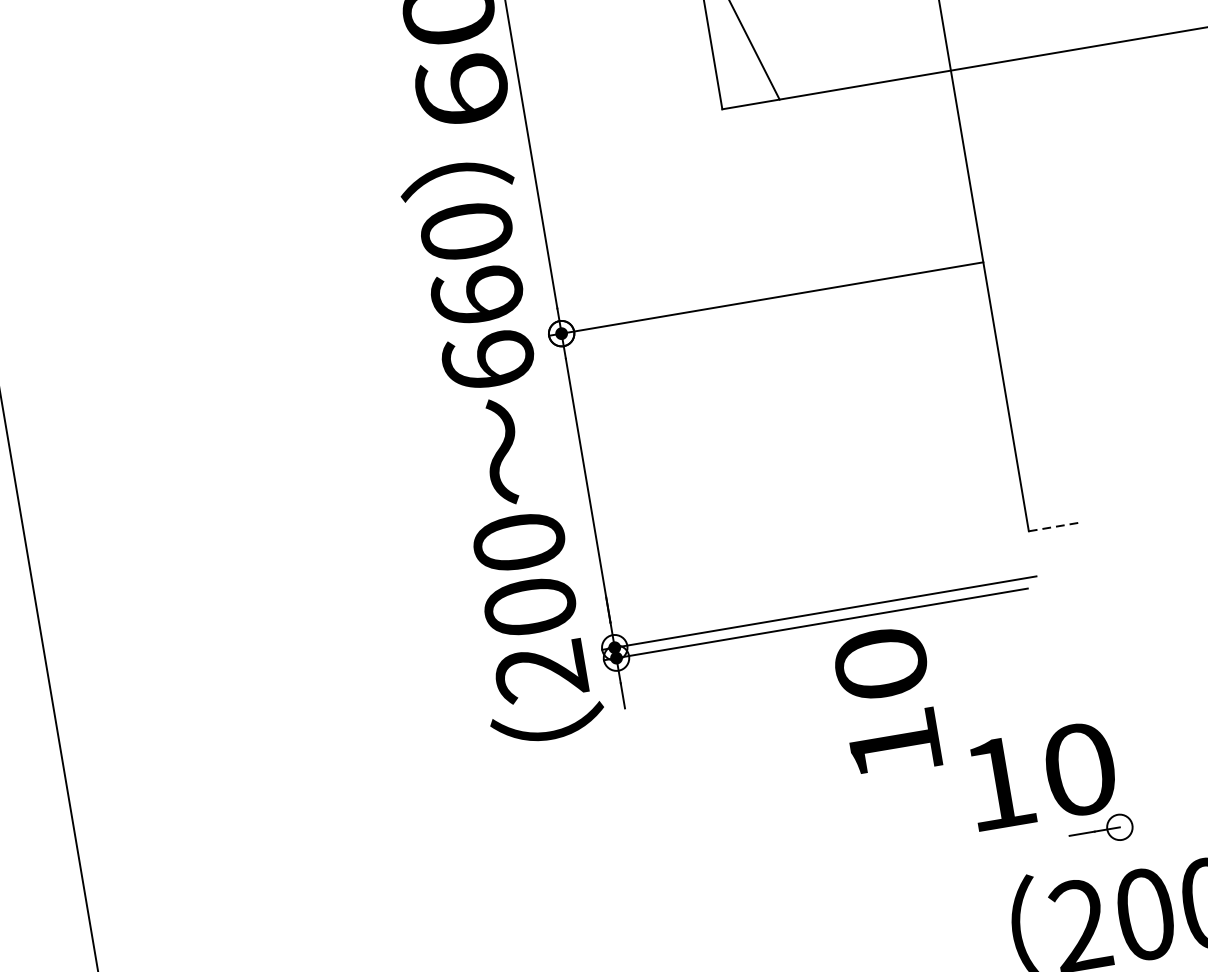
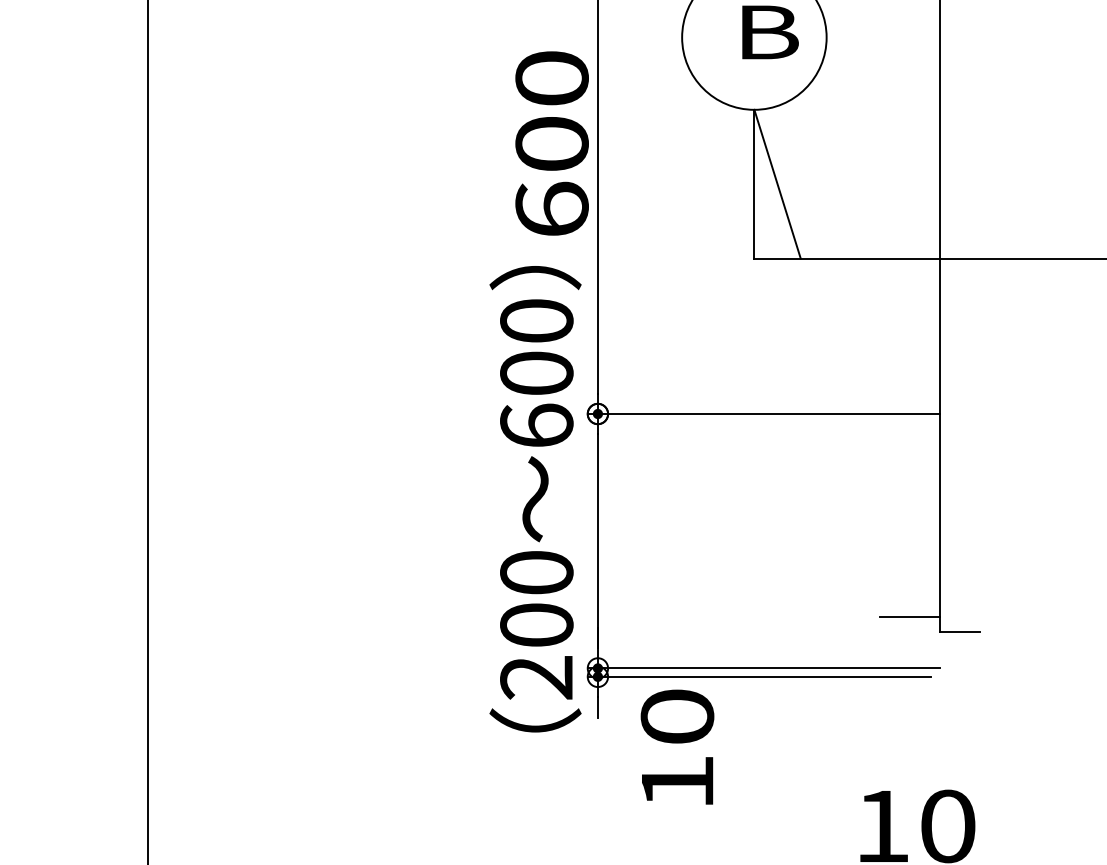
text: (477, 295) -> (536, 372), 660 -> 600
line: (988, 518) -> (909, 616), added
line: (1054, 526) -> (960, 631), dashed -> solid
text: (887, 700) -> (677, 746), moved

